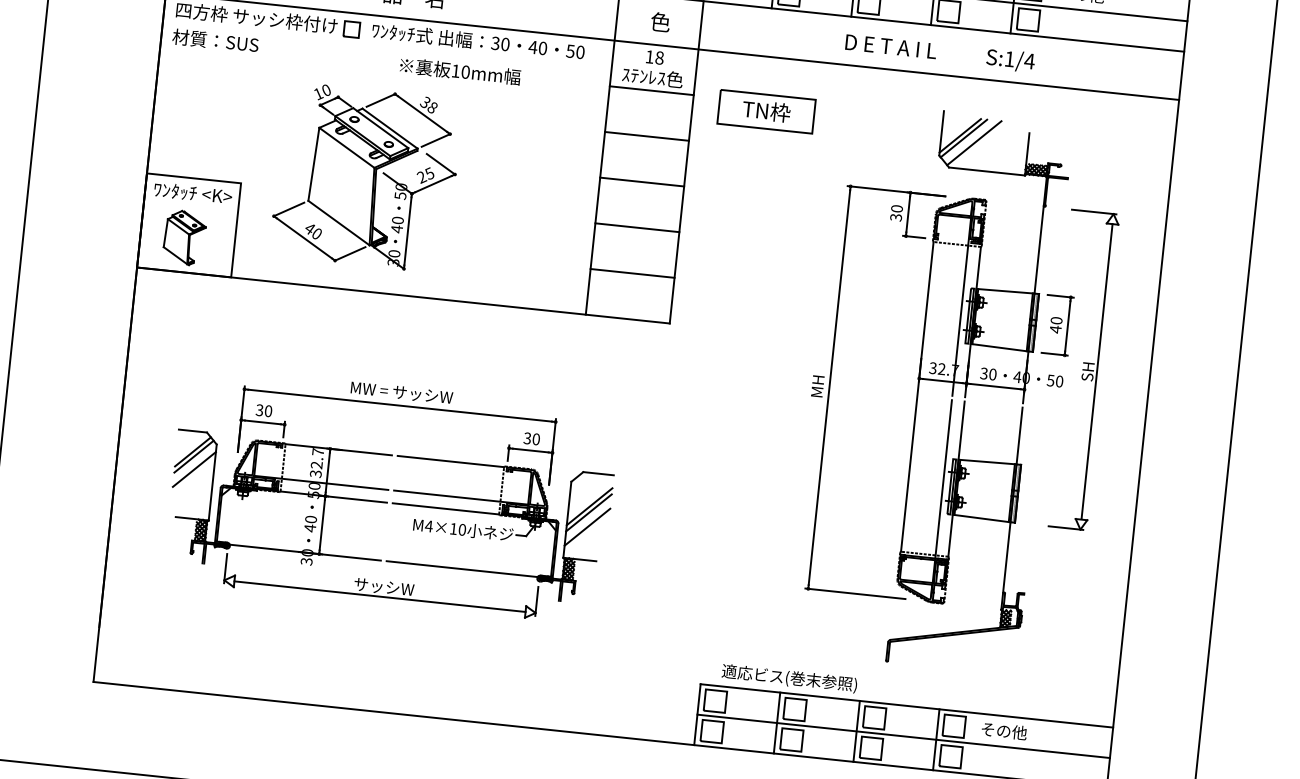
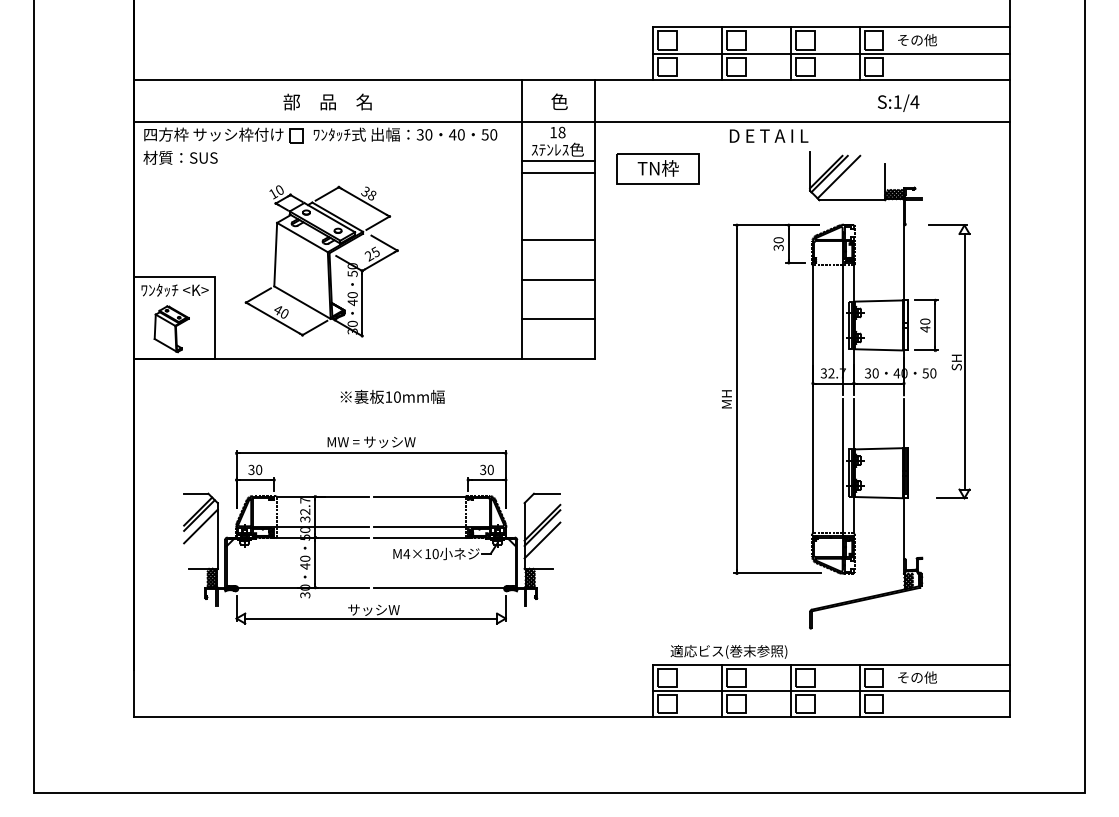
text: (891, 46) -> (769, 135), moved
text: (1010, 59) -> (898, 102), moved
text: (460, 70) -> (392, 396), moved
line: (646, 136) -> (557, 172), moved

